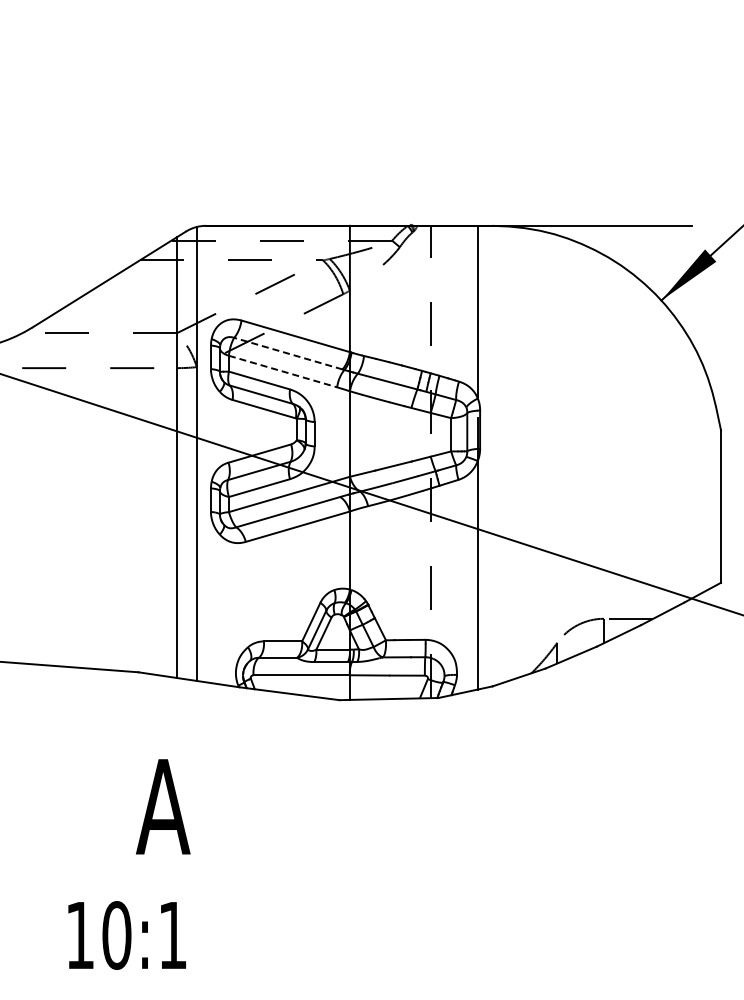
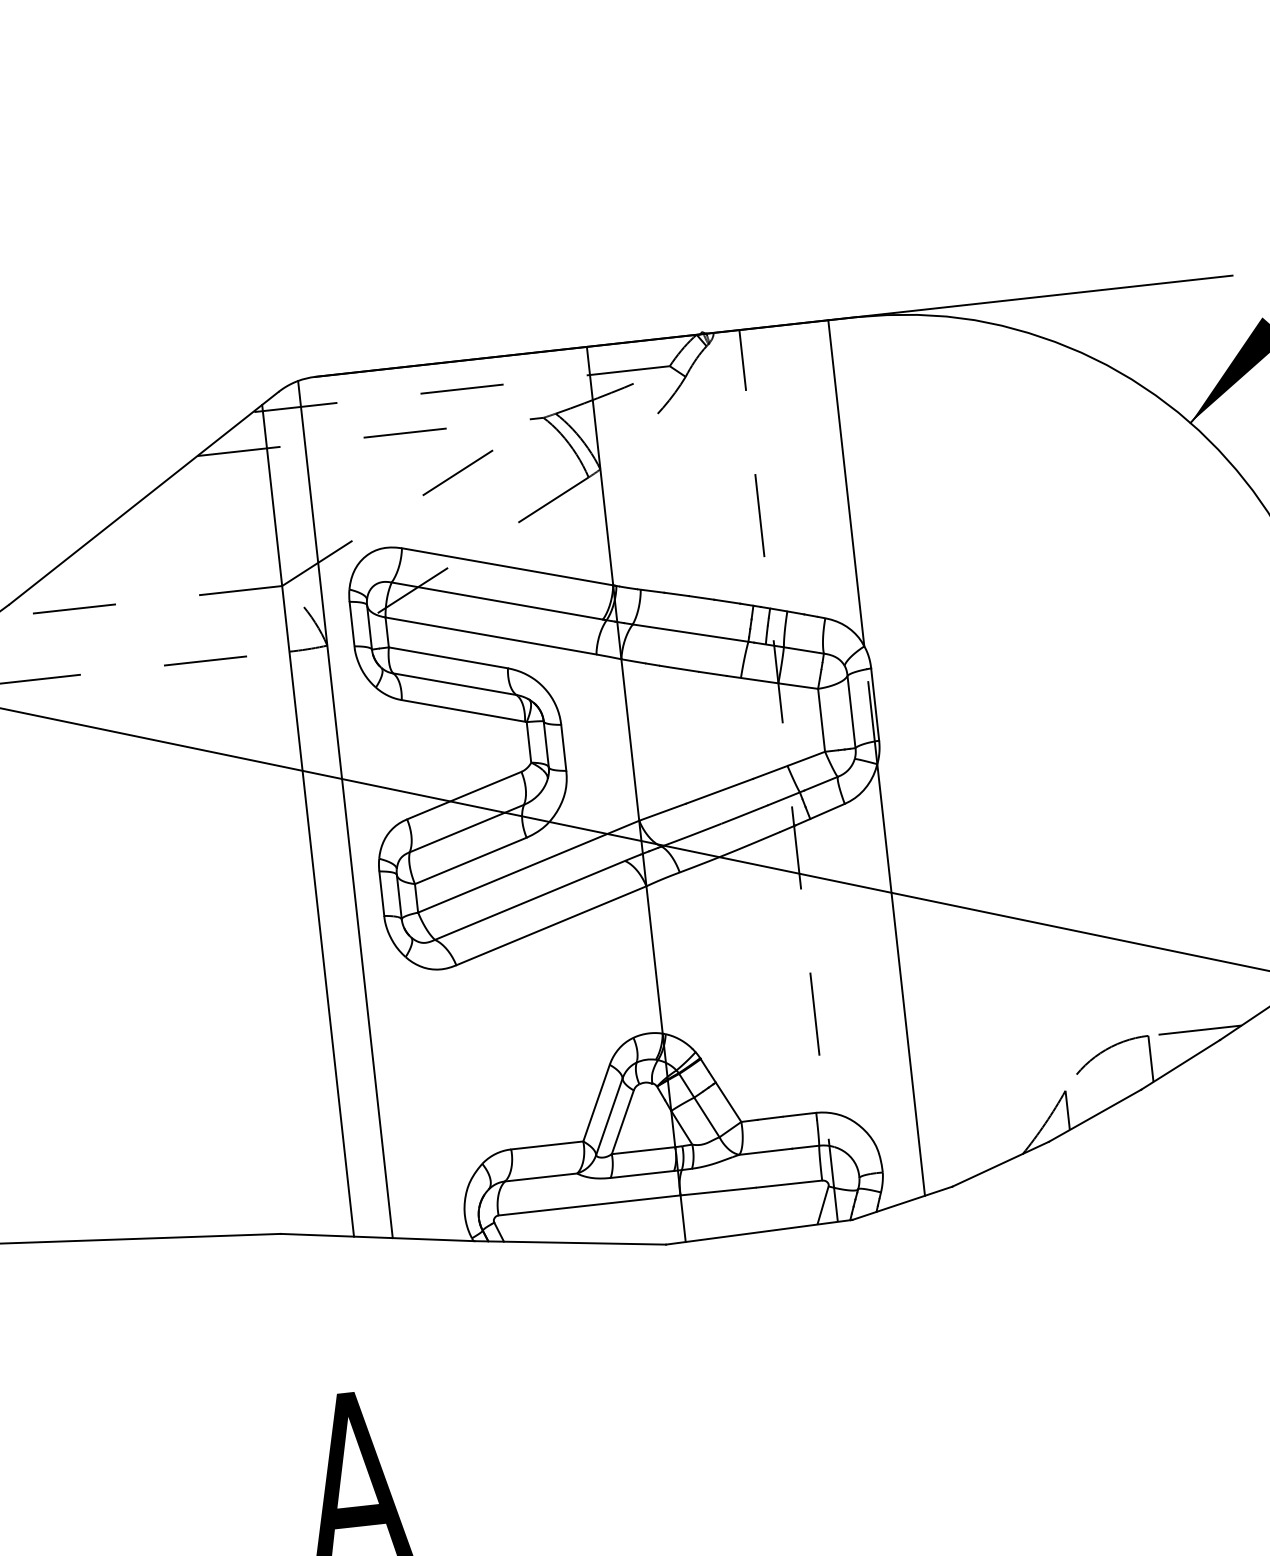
line: (287, 353) -> (495, 600), dashed -> solid
line: (283, 371) -> (491, 635), dashed -> solid

